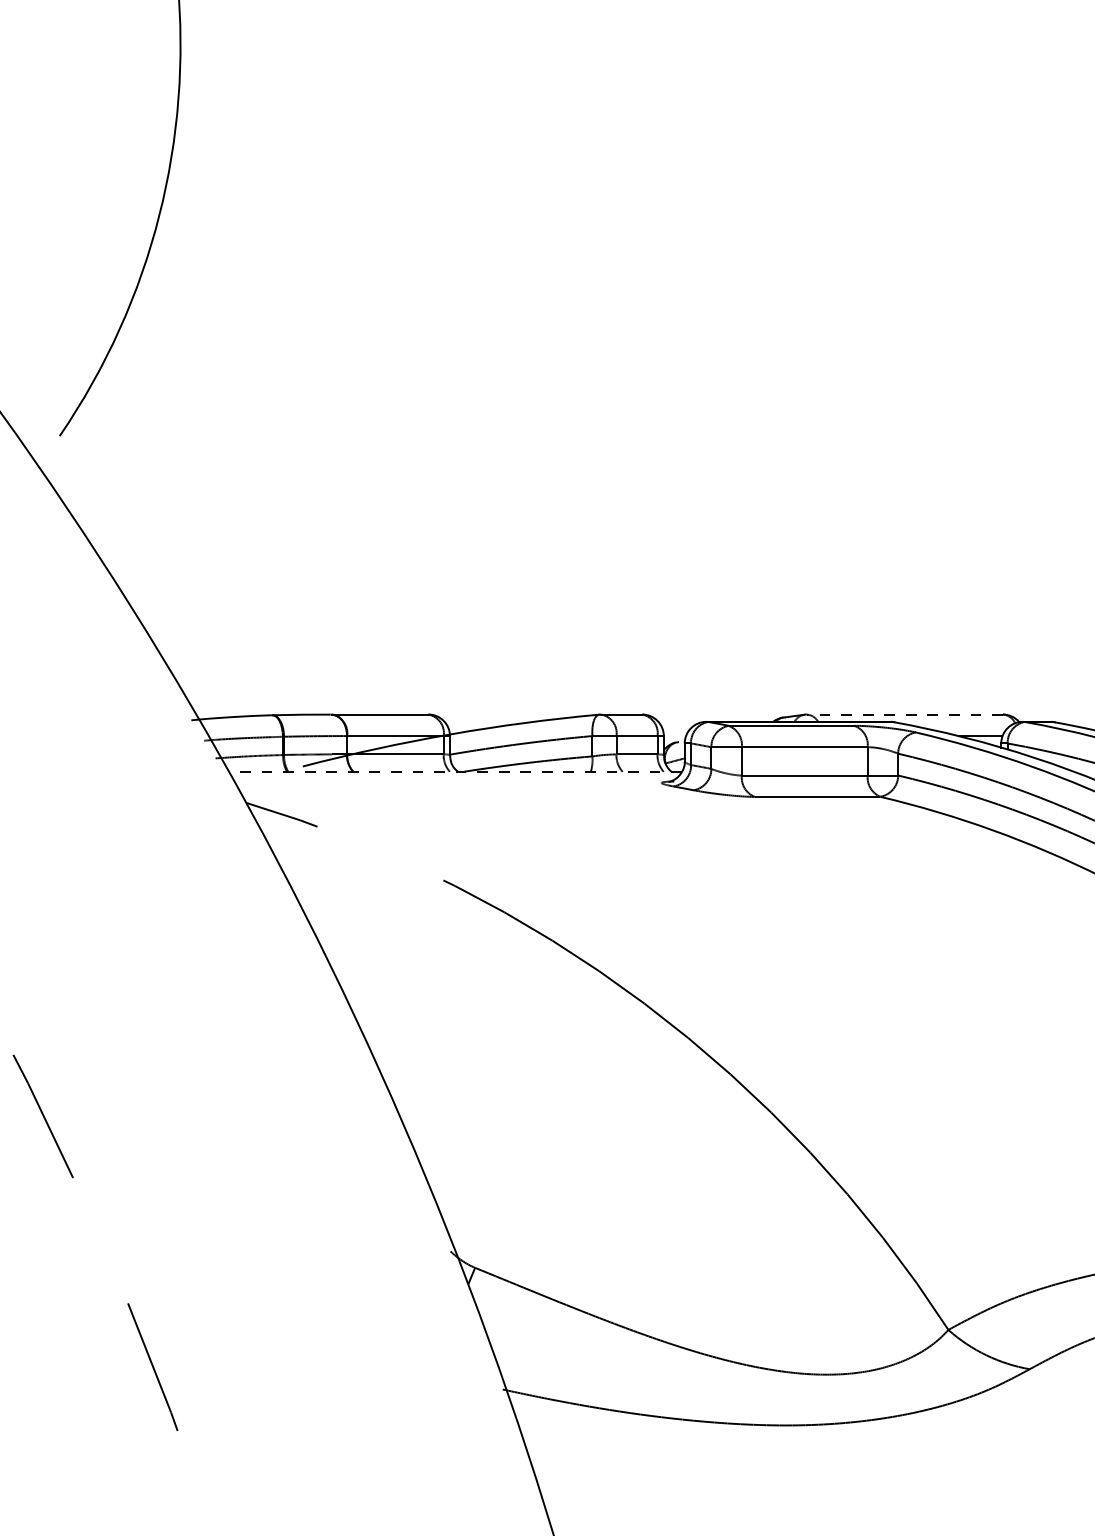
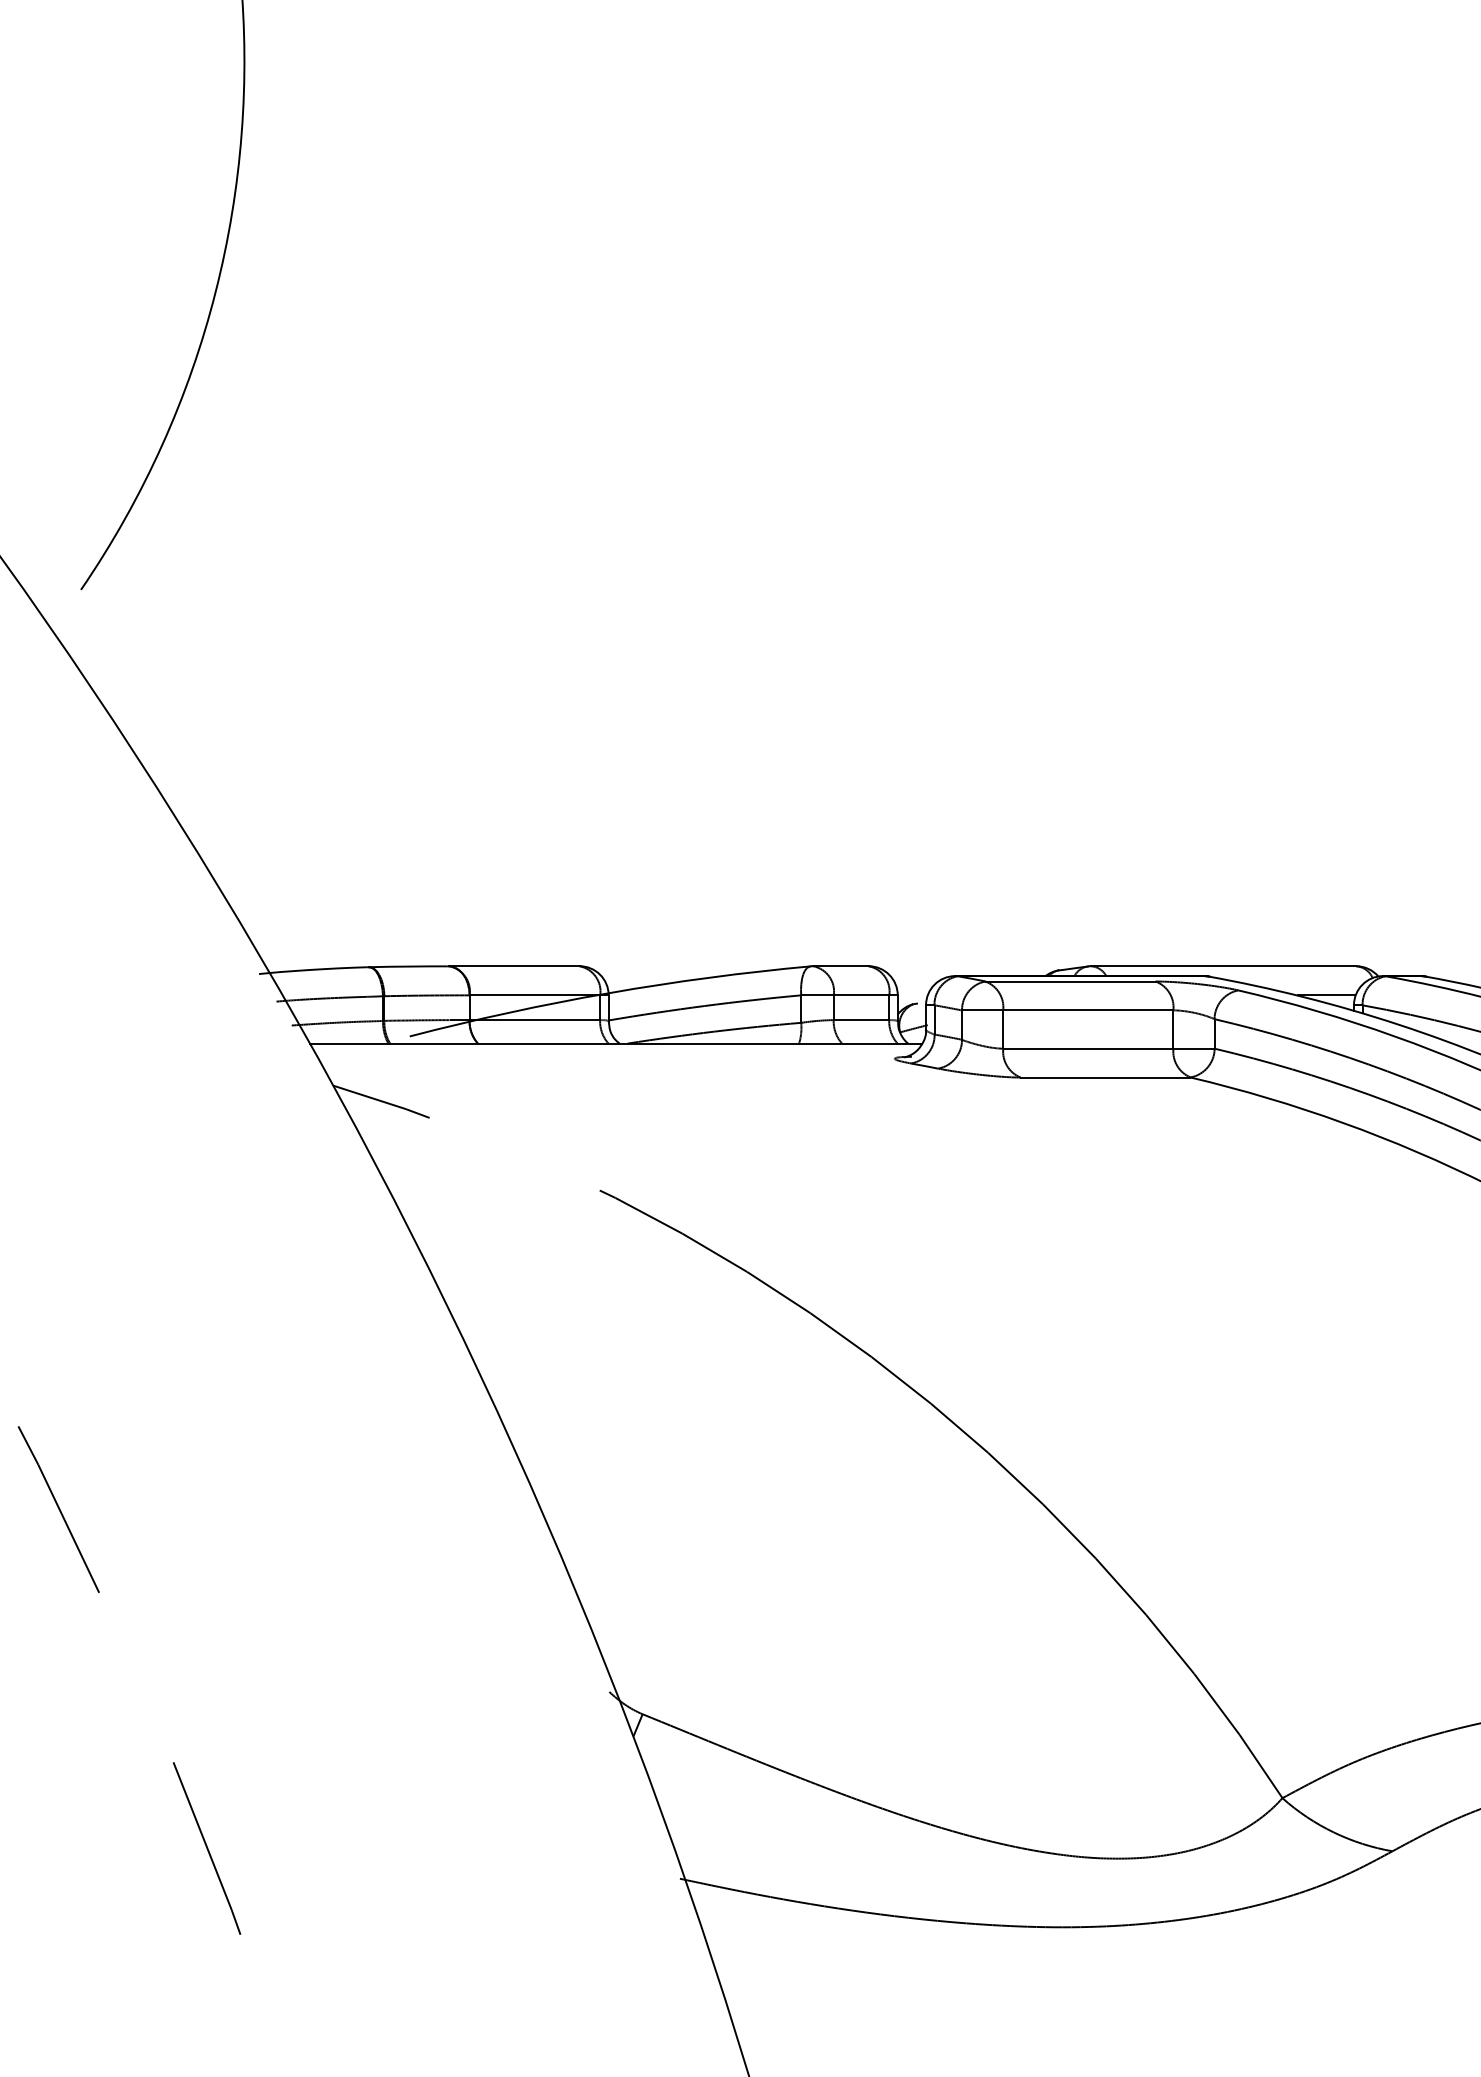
line: (904, 714) -> (1223, 966), dashed -> solid
line: (455, 771) -> (615, 1043), dashed -> solid

